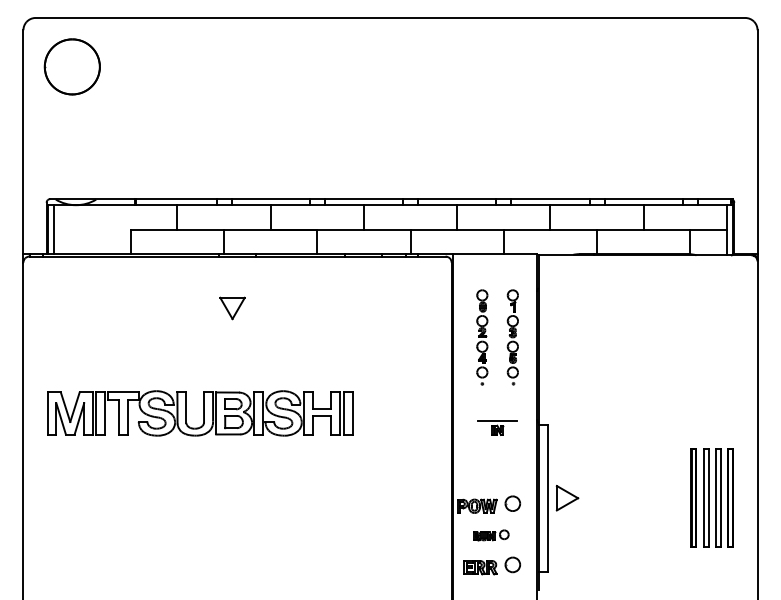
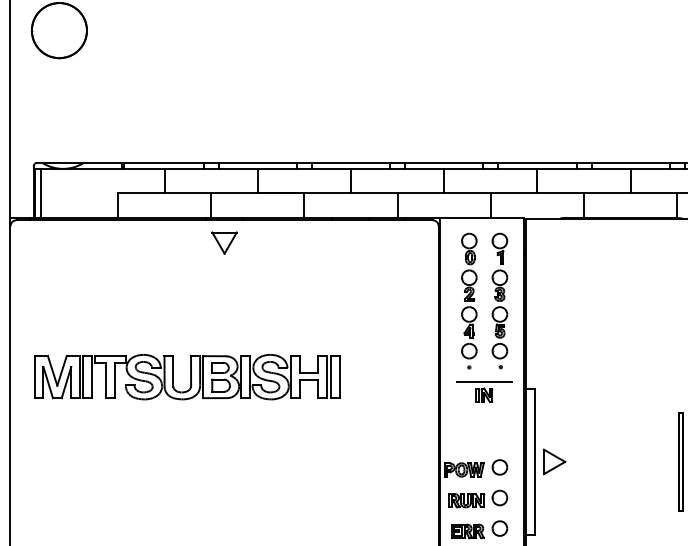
part: (232, 308) -> (224, 243), moved
part: (482, 337) -> (469, 301), size x1.43
part: (512, 337) -> (499, 301), size x1.43
part: (497, 427) -> (484, 391), size x1.43
part: (491, 535) -> (478, 499), size x1.67

